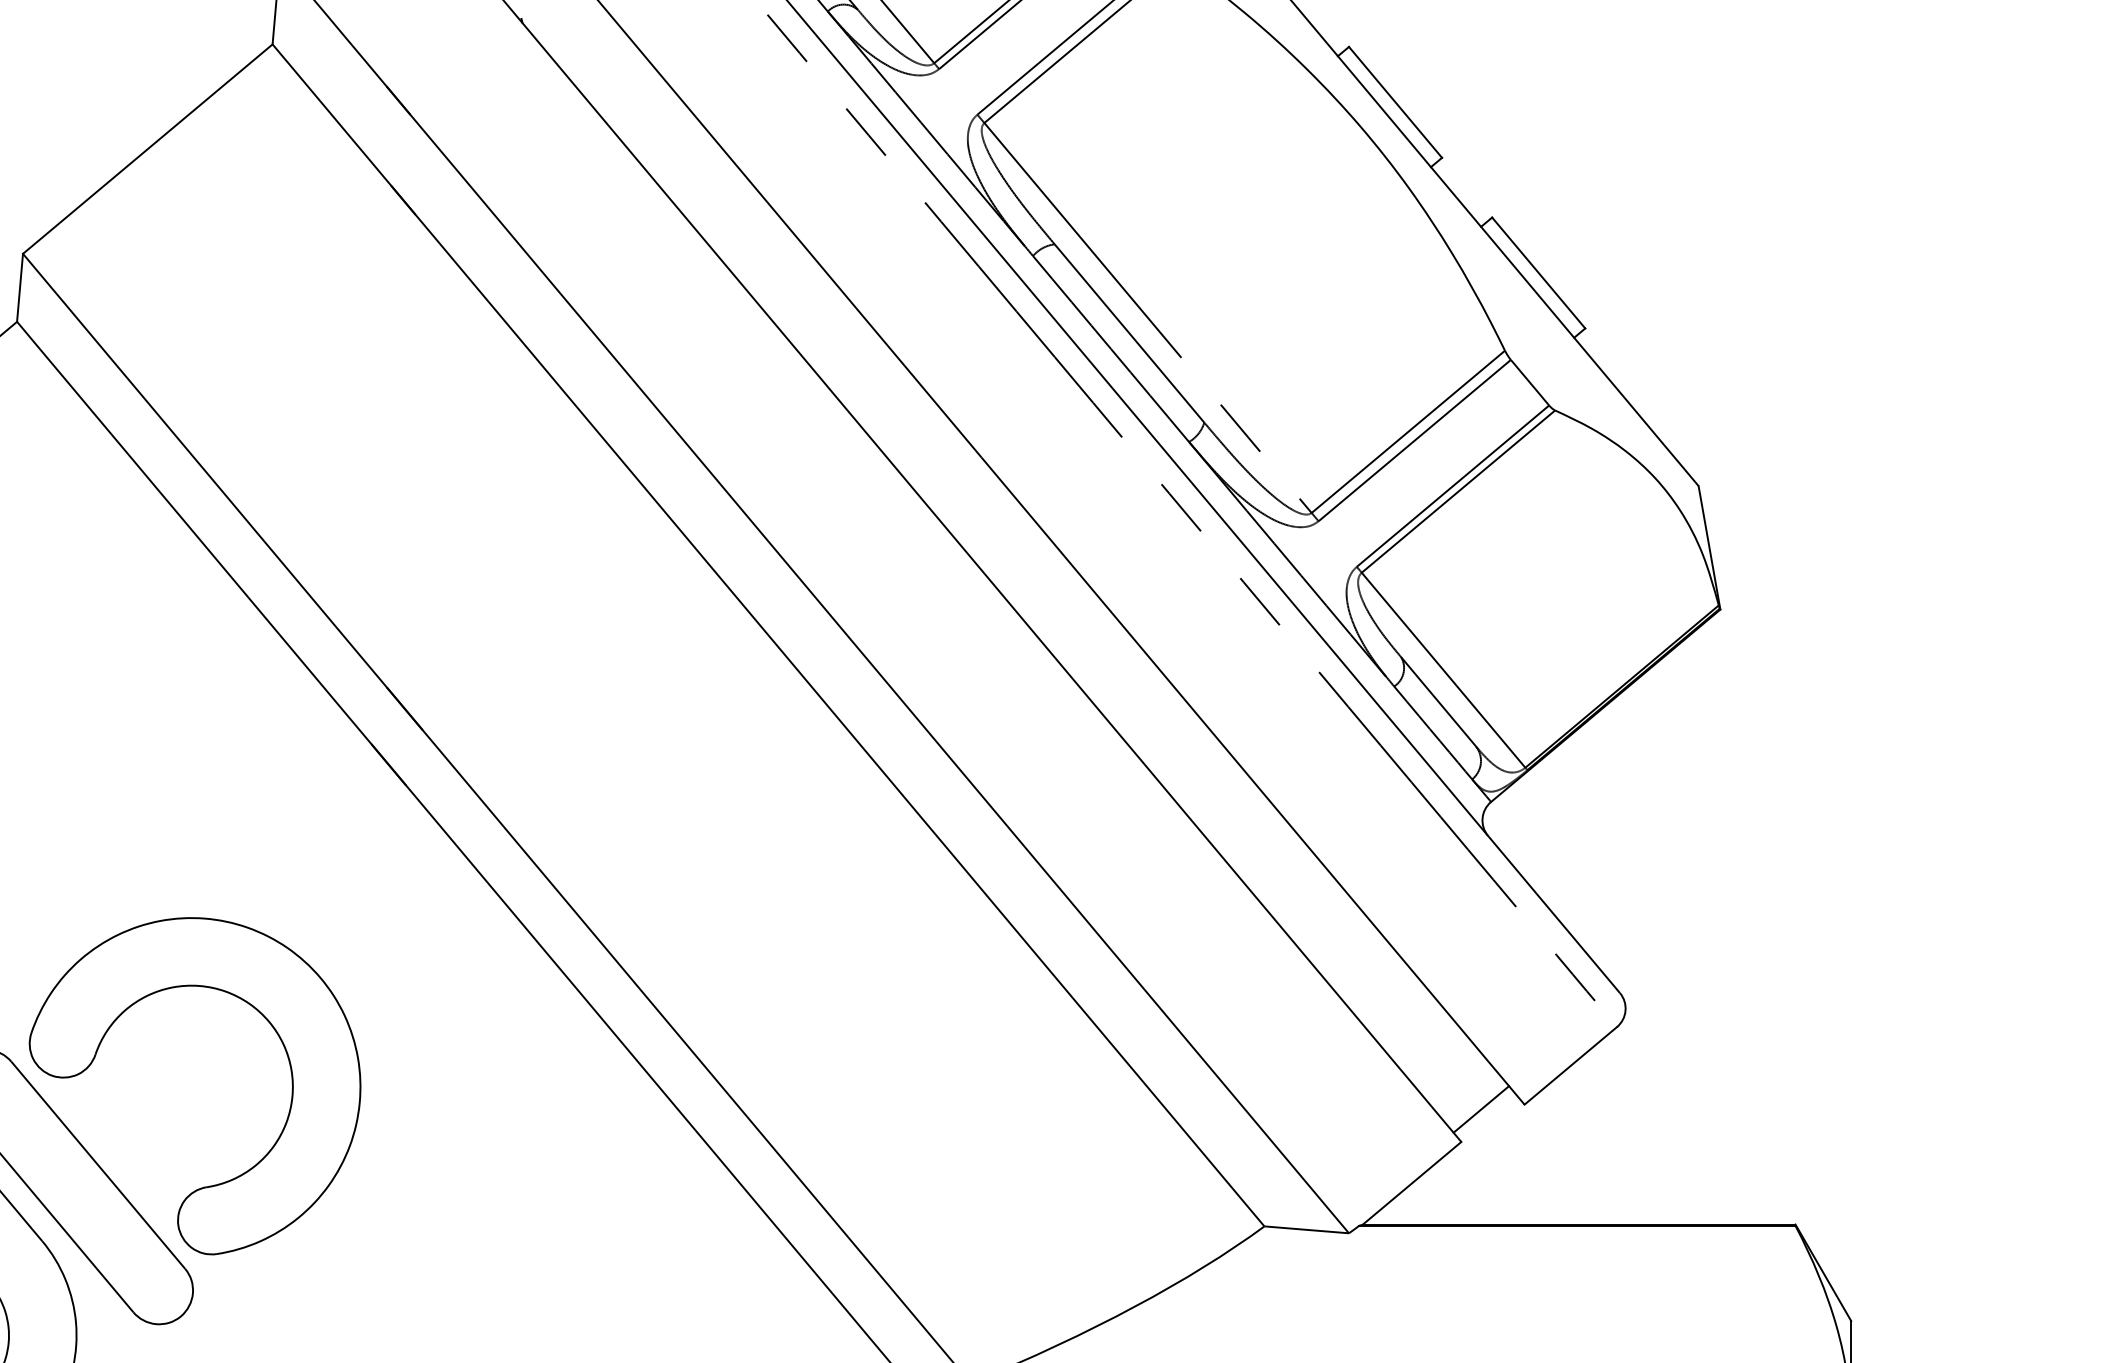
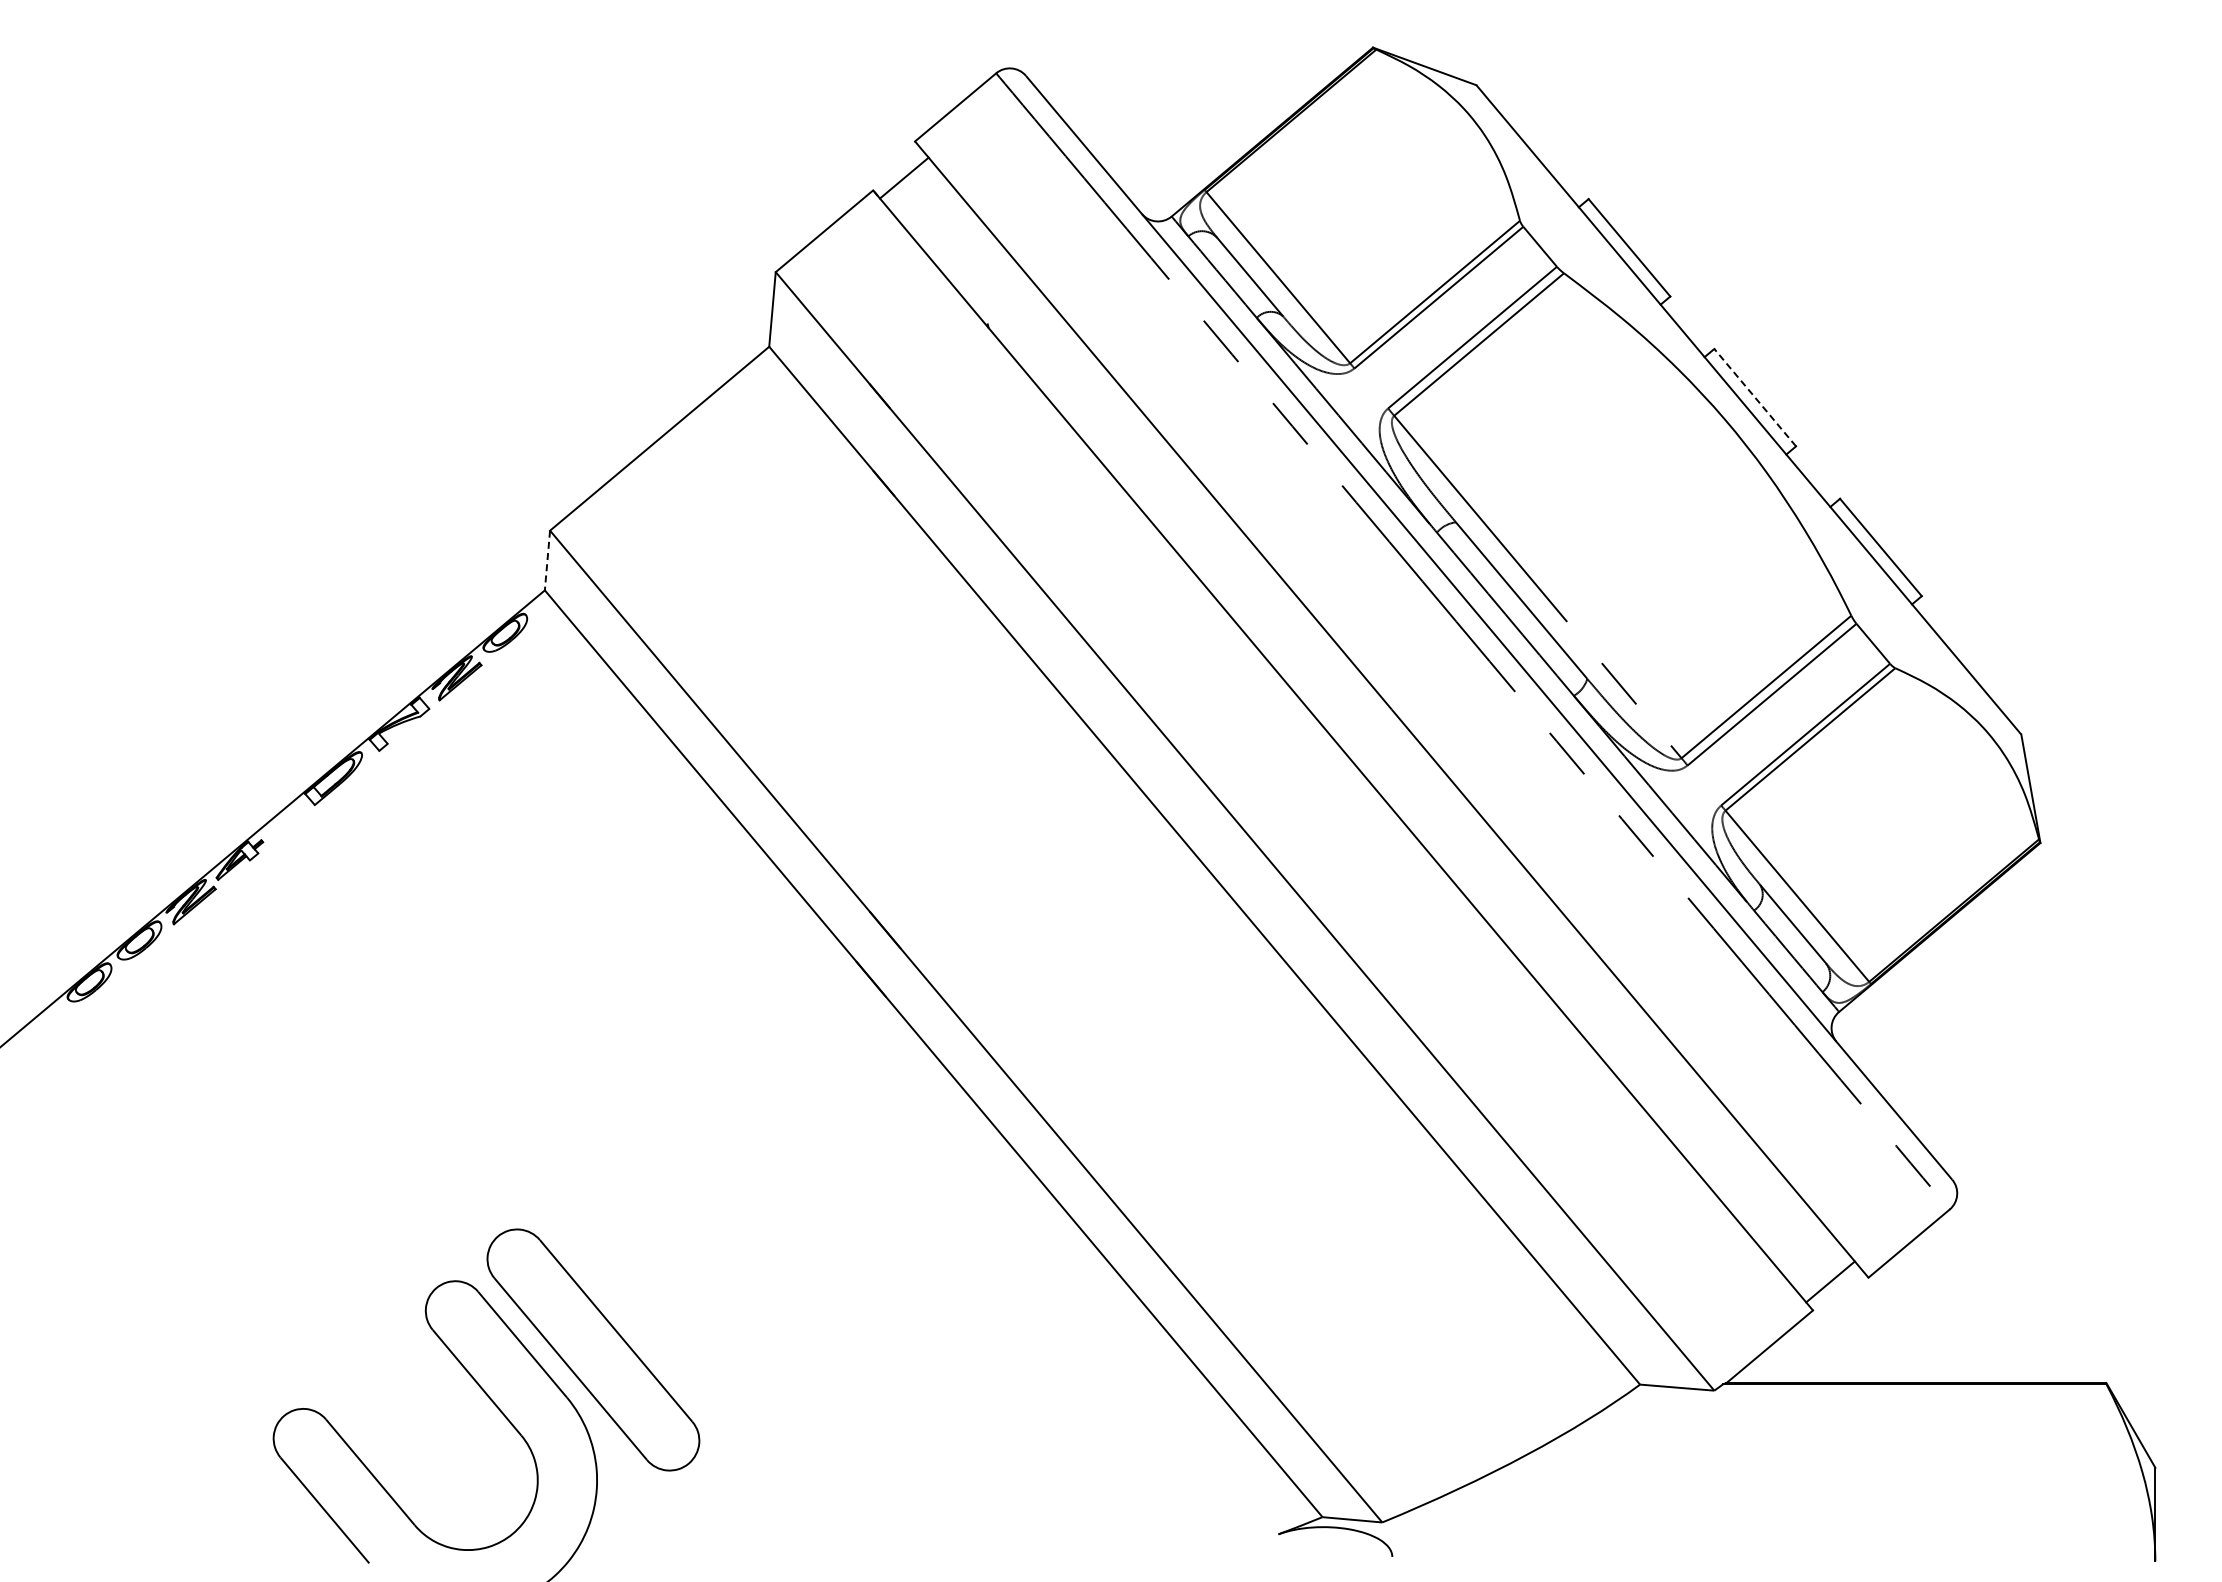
line: (1395, 102) -> (1755, 397), solid -> dashed
line: (20, 287) -> (547, 560), solid -> dashed
part: (288, 1064) -> (783, 1242), removed

